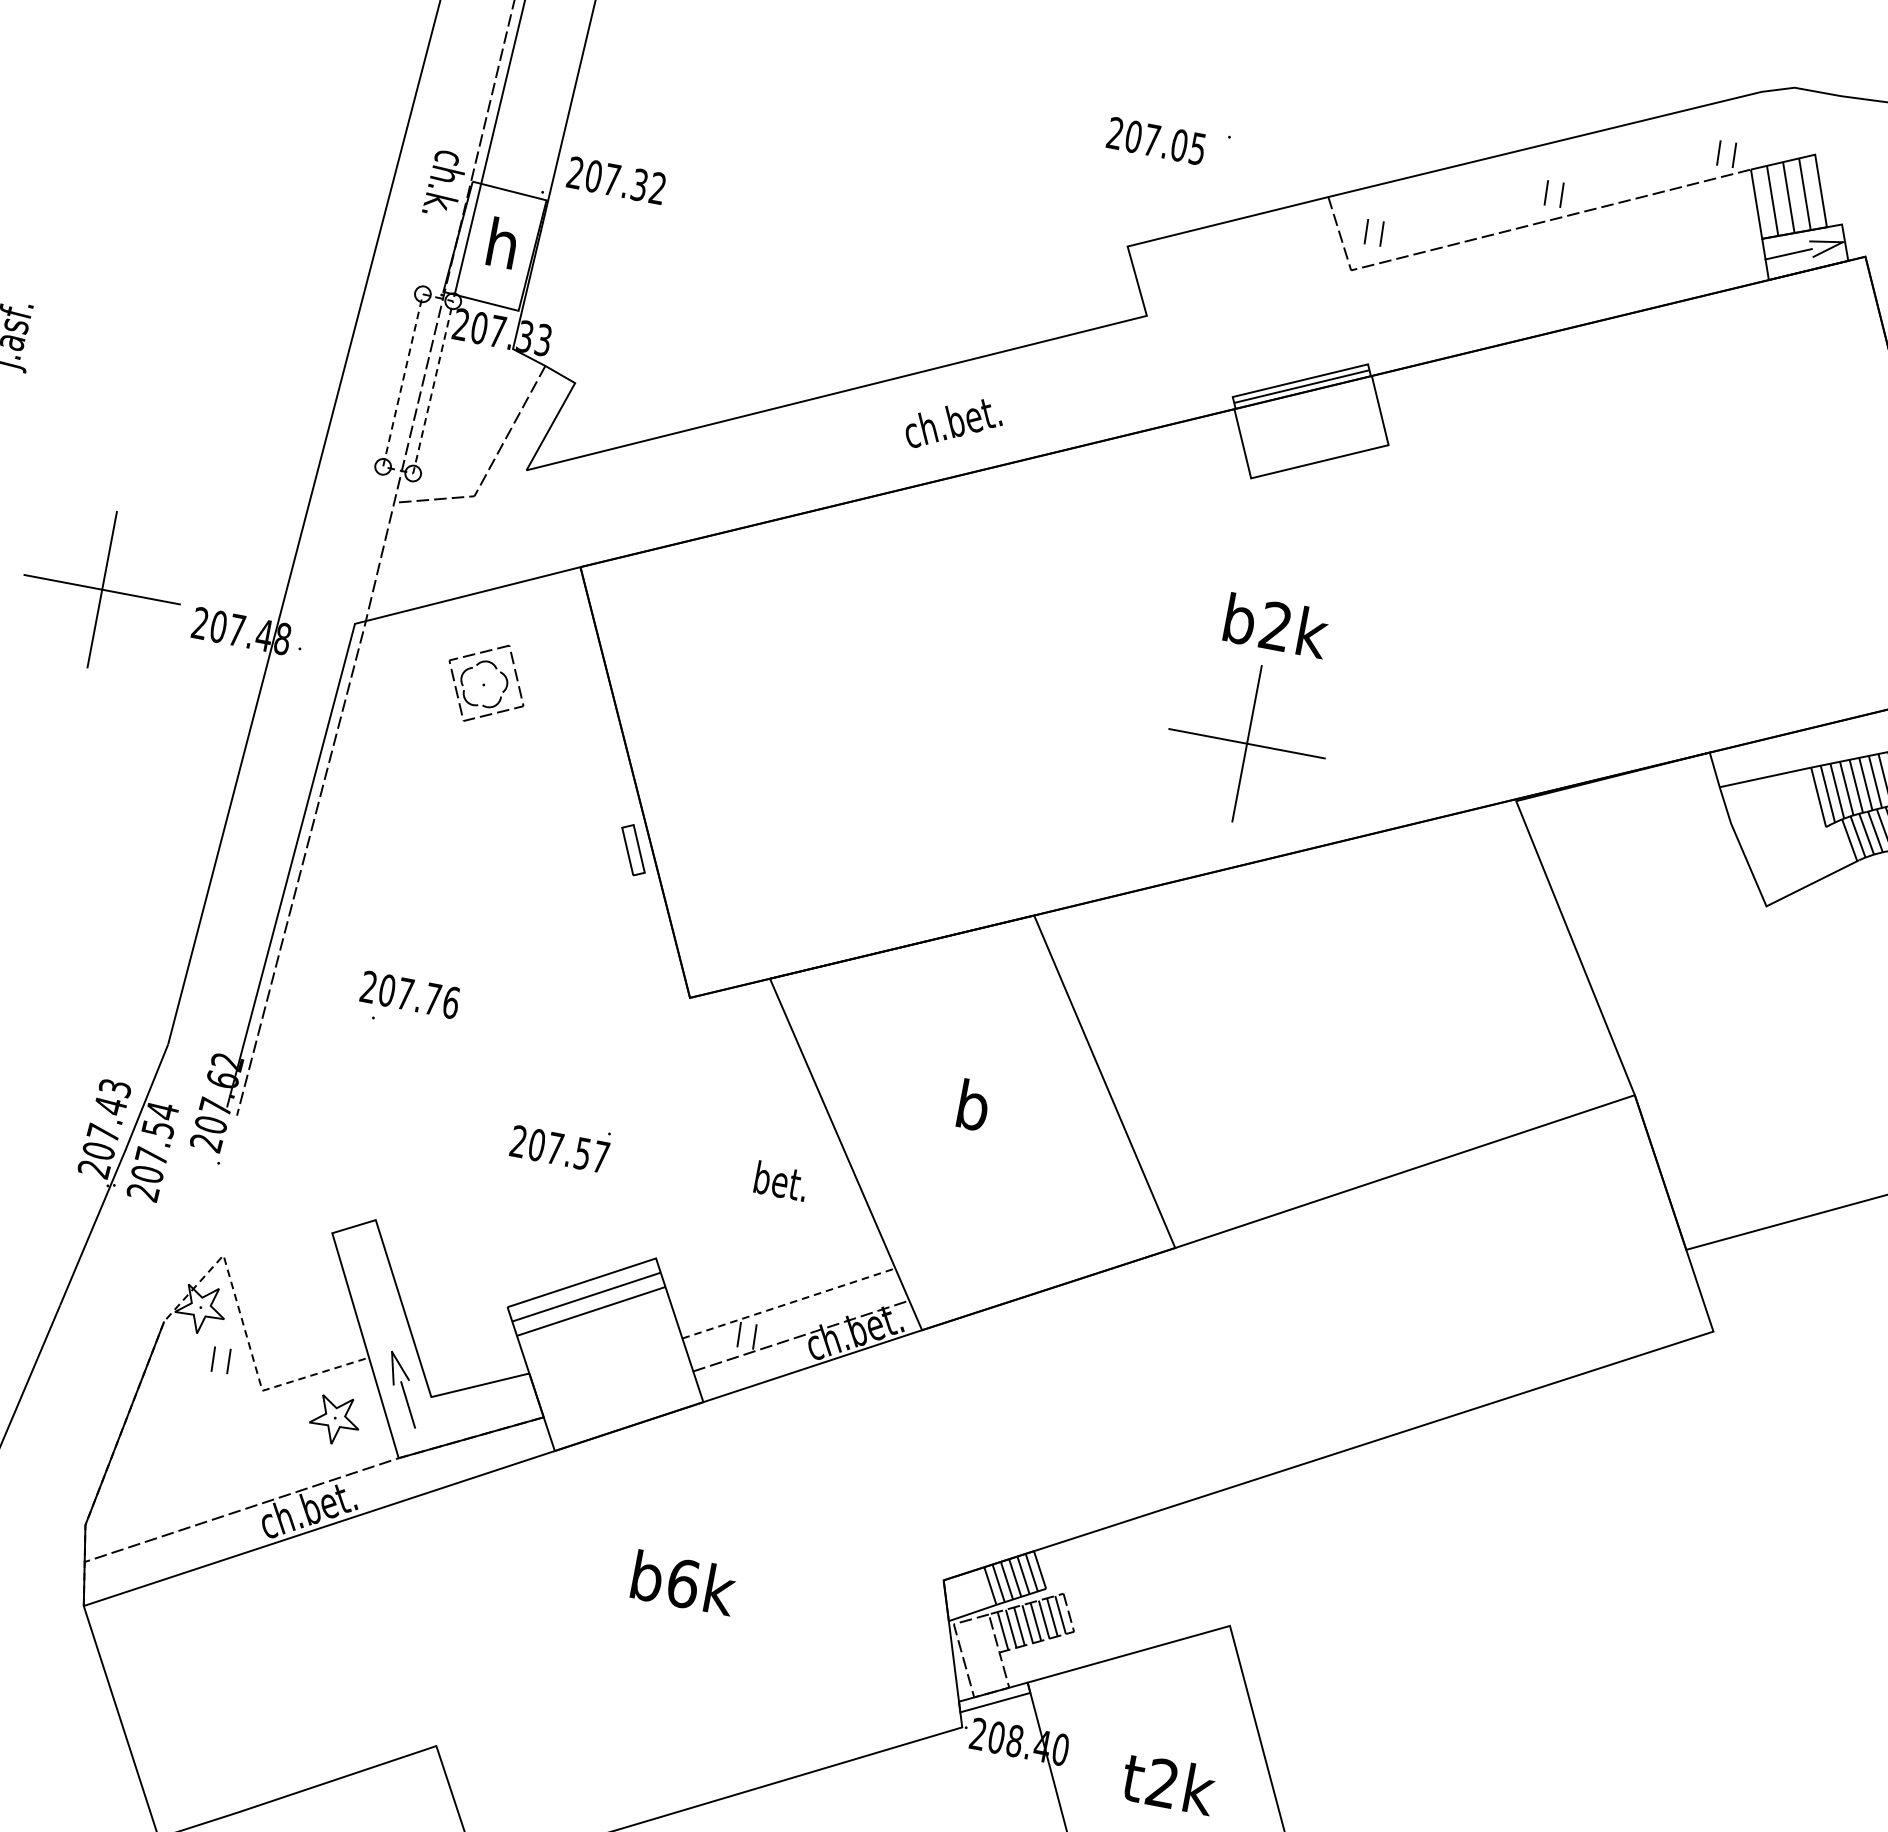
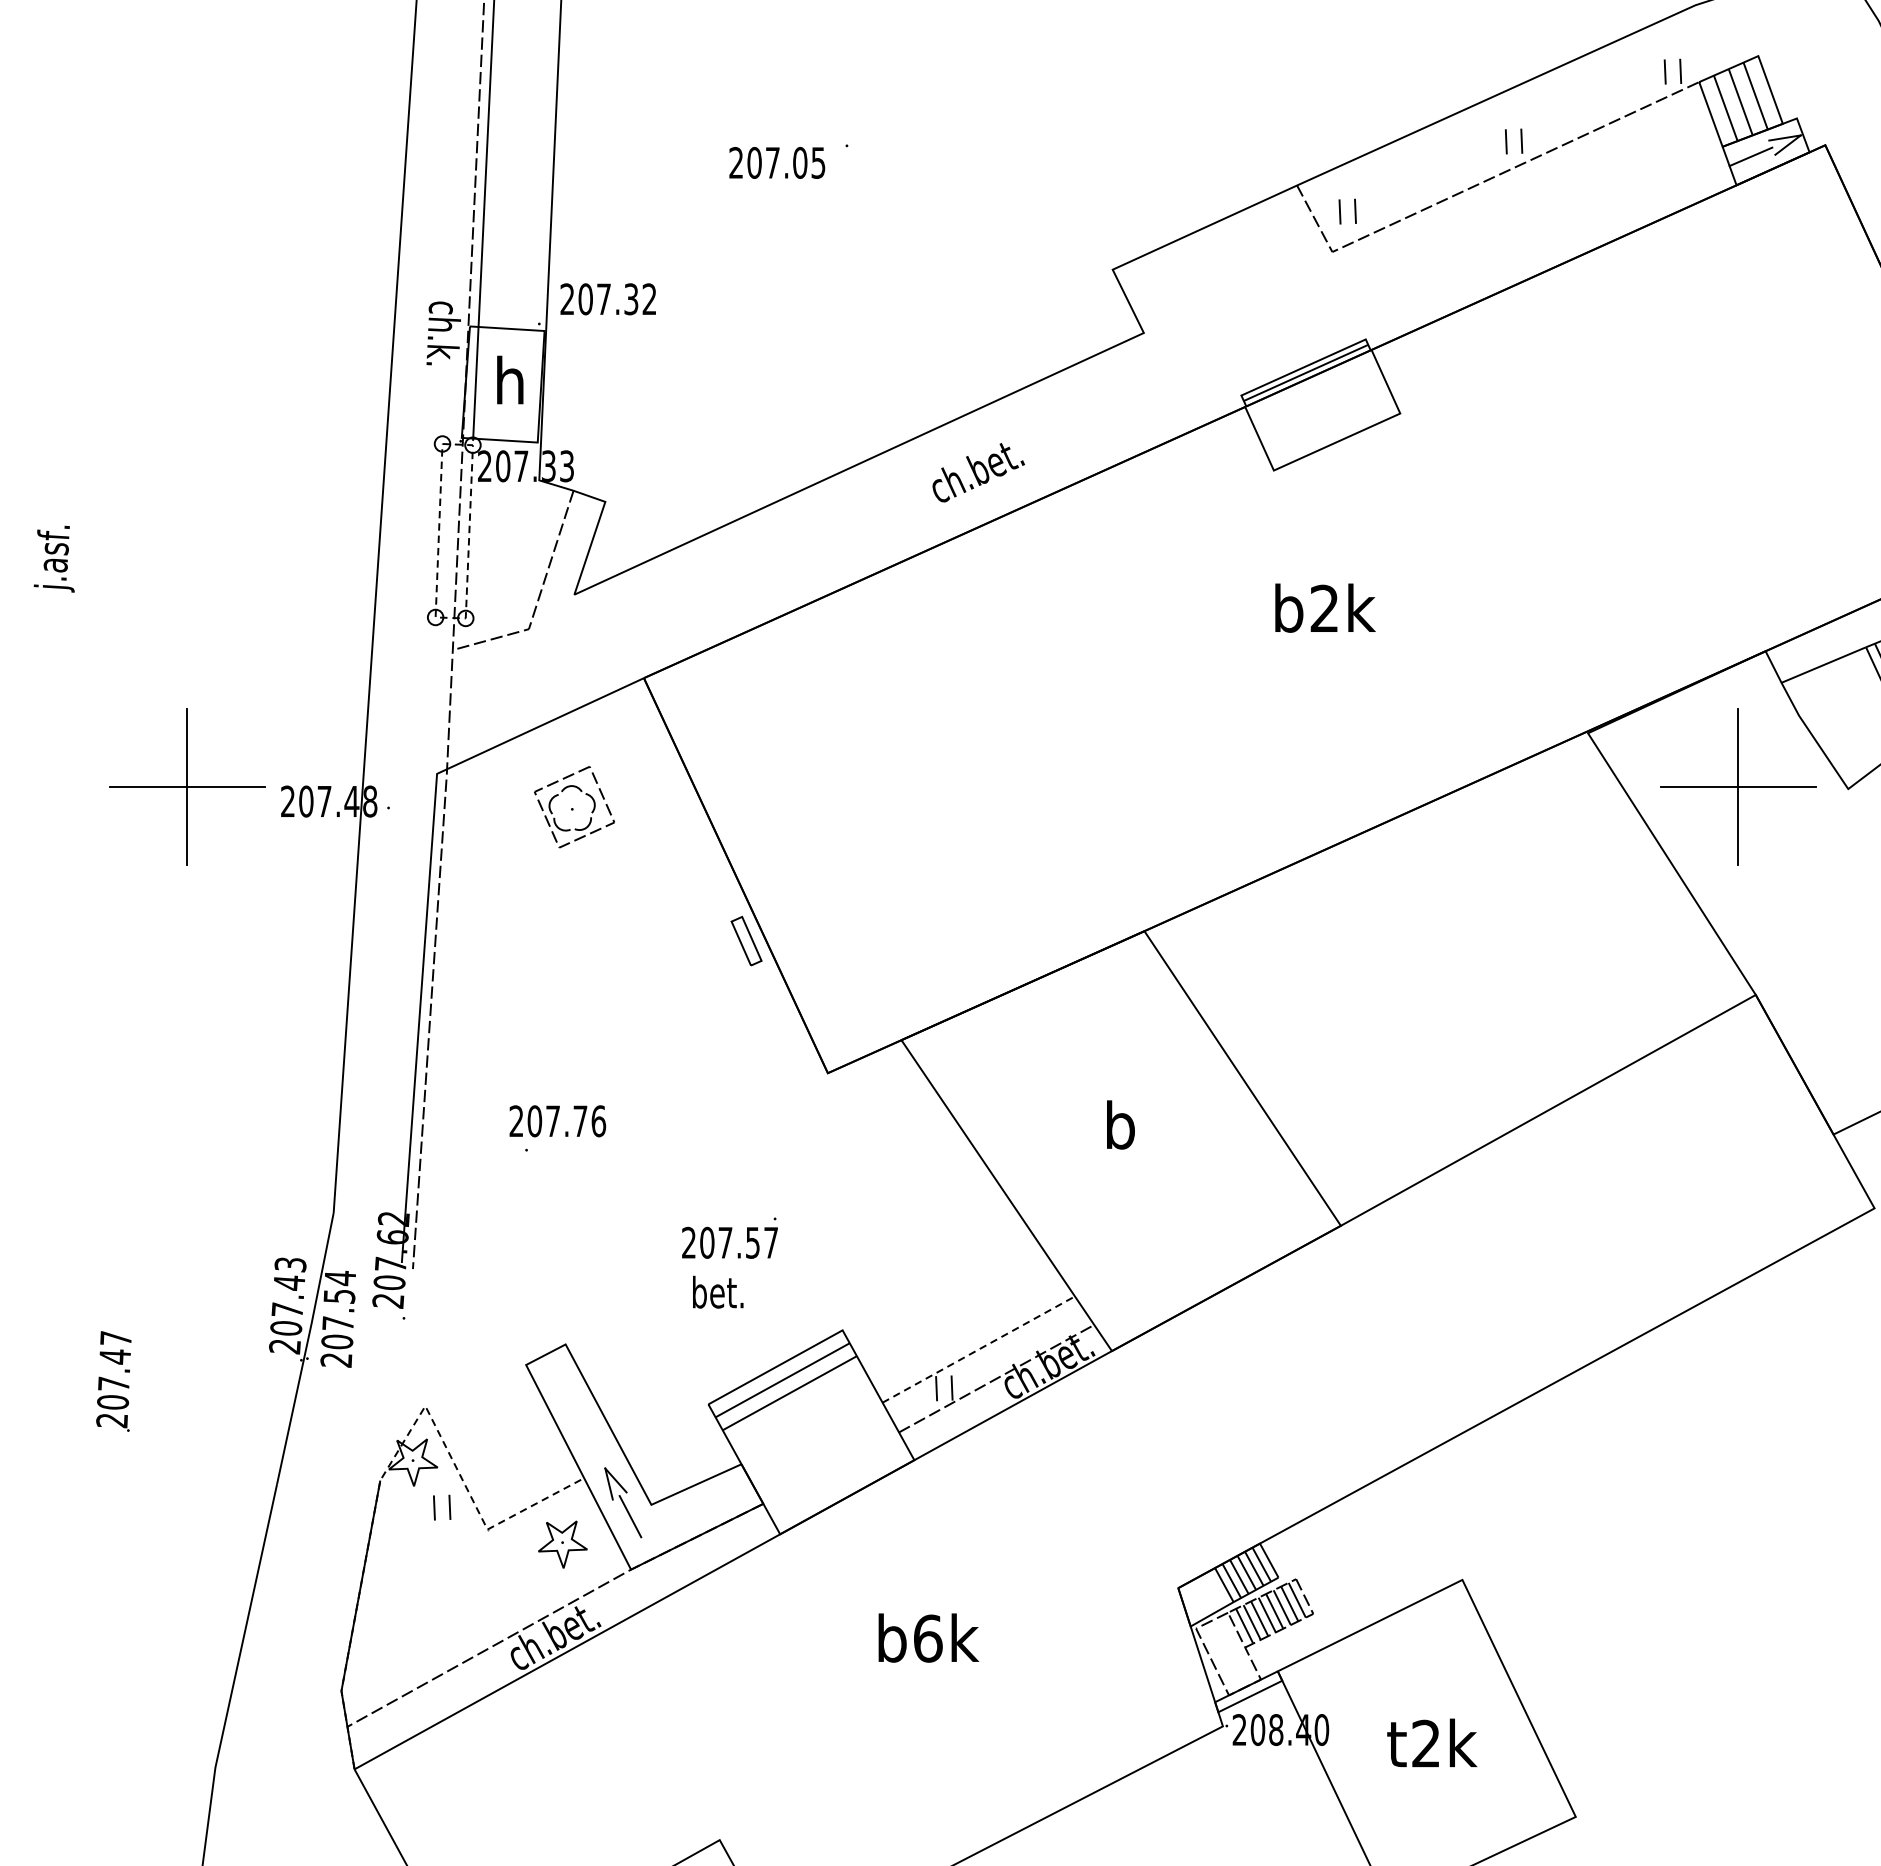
text: (1167, 141) -> (788, 161), moved
part: (1247, 743) -> (1738, 786), moved
text: (781, 1180) -> (718, 1291), moved

